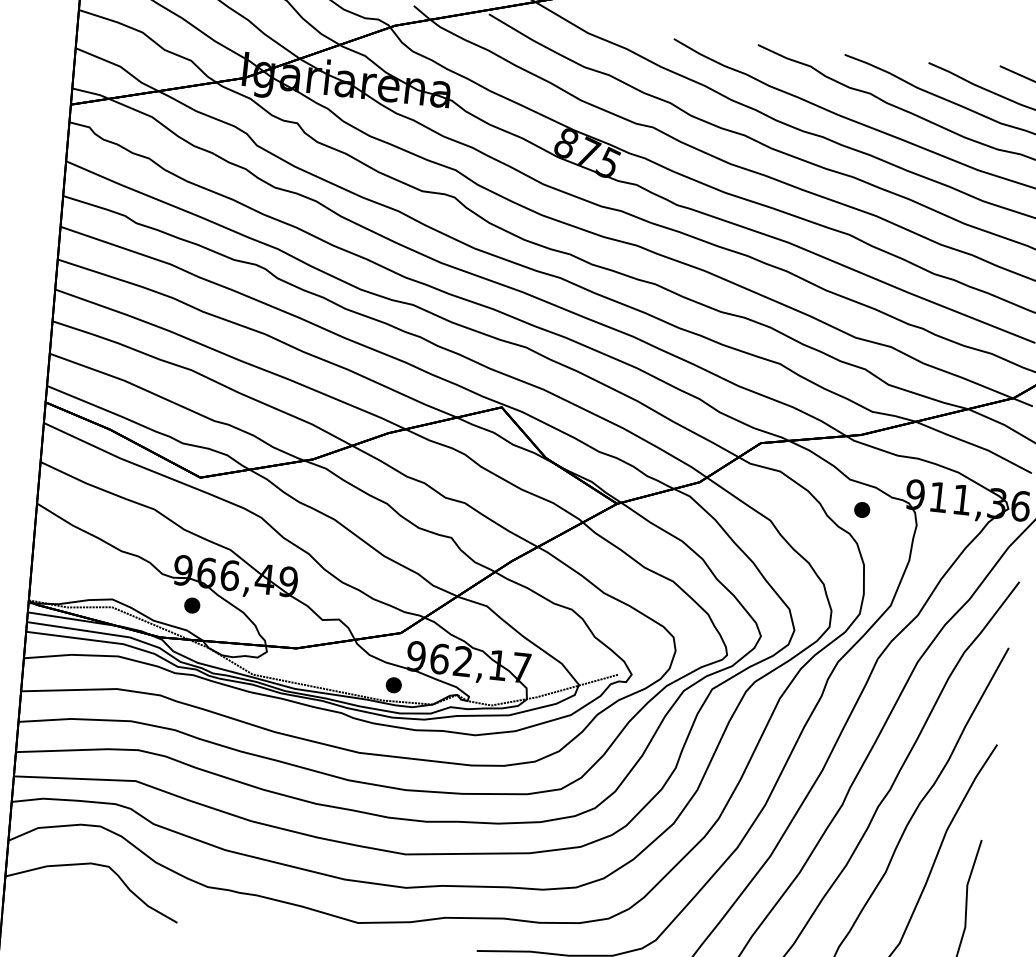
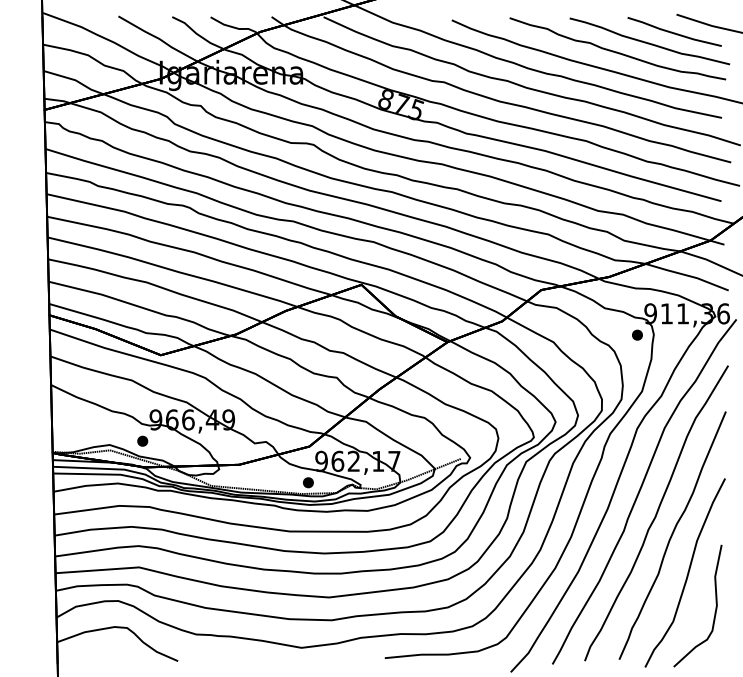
part: (862, 508) -> (637, 334), moved
part: (192, 604) -> (142, 440), moved

